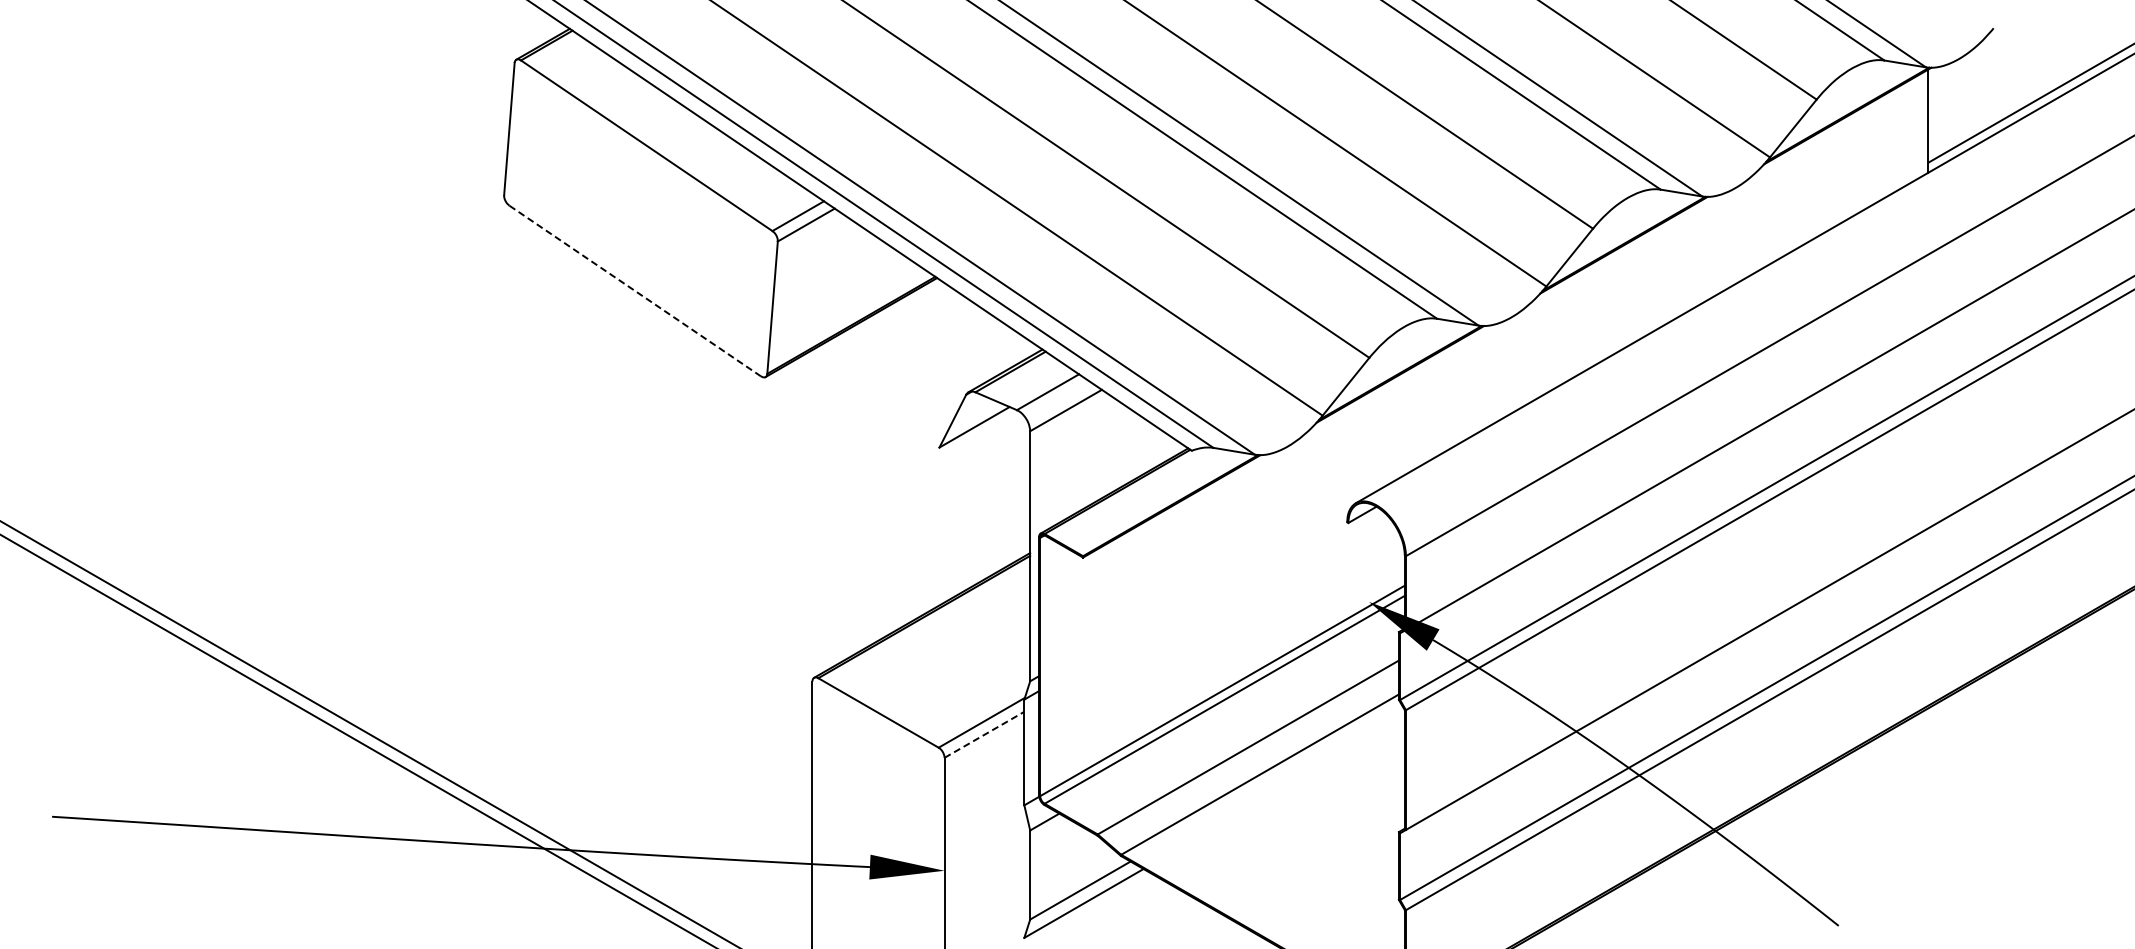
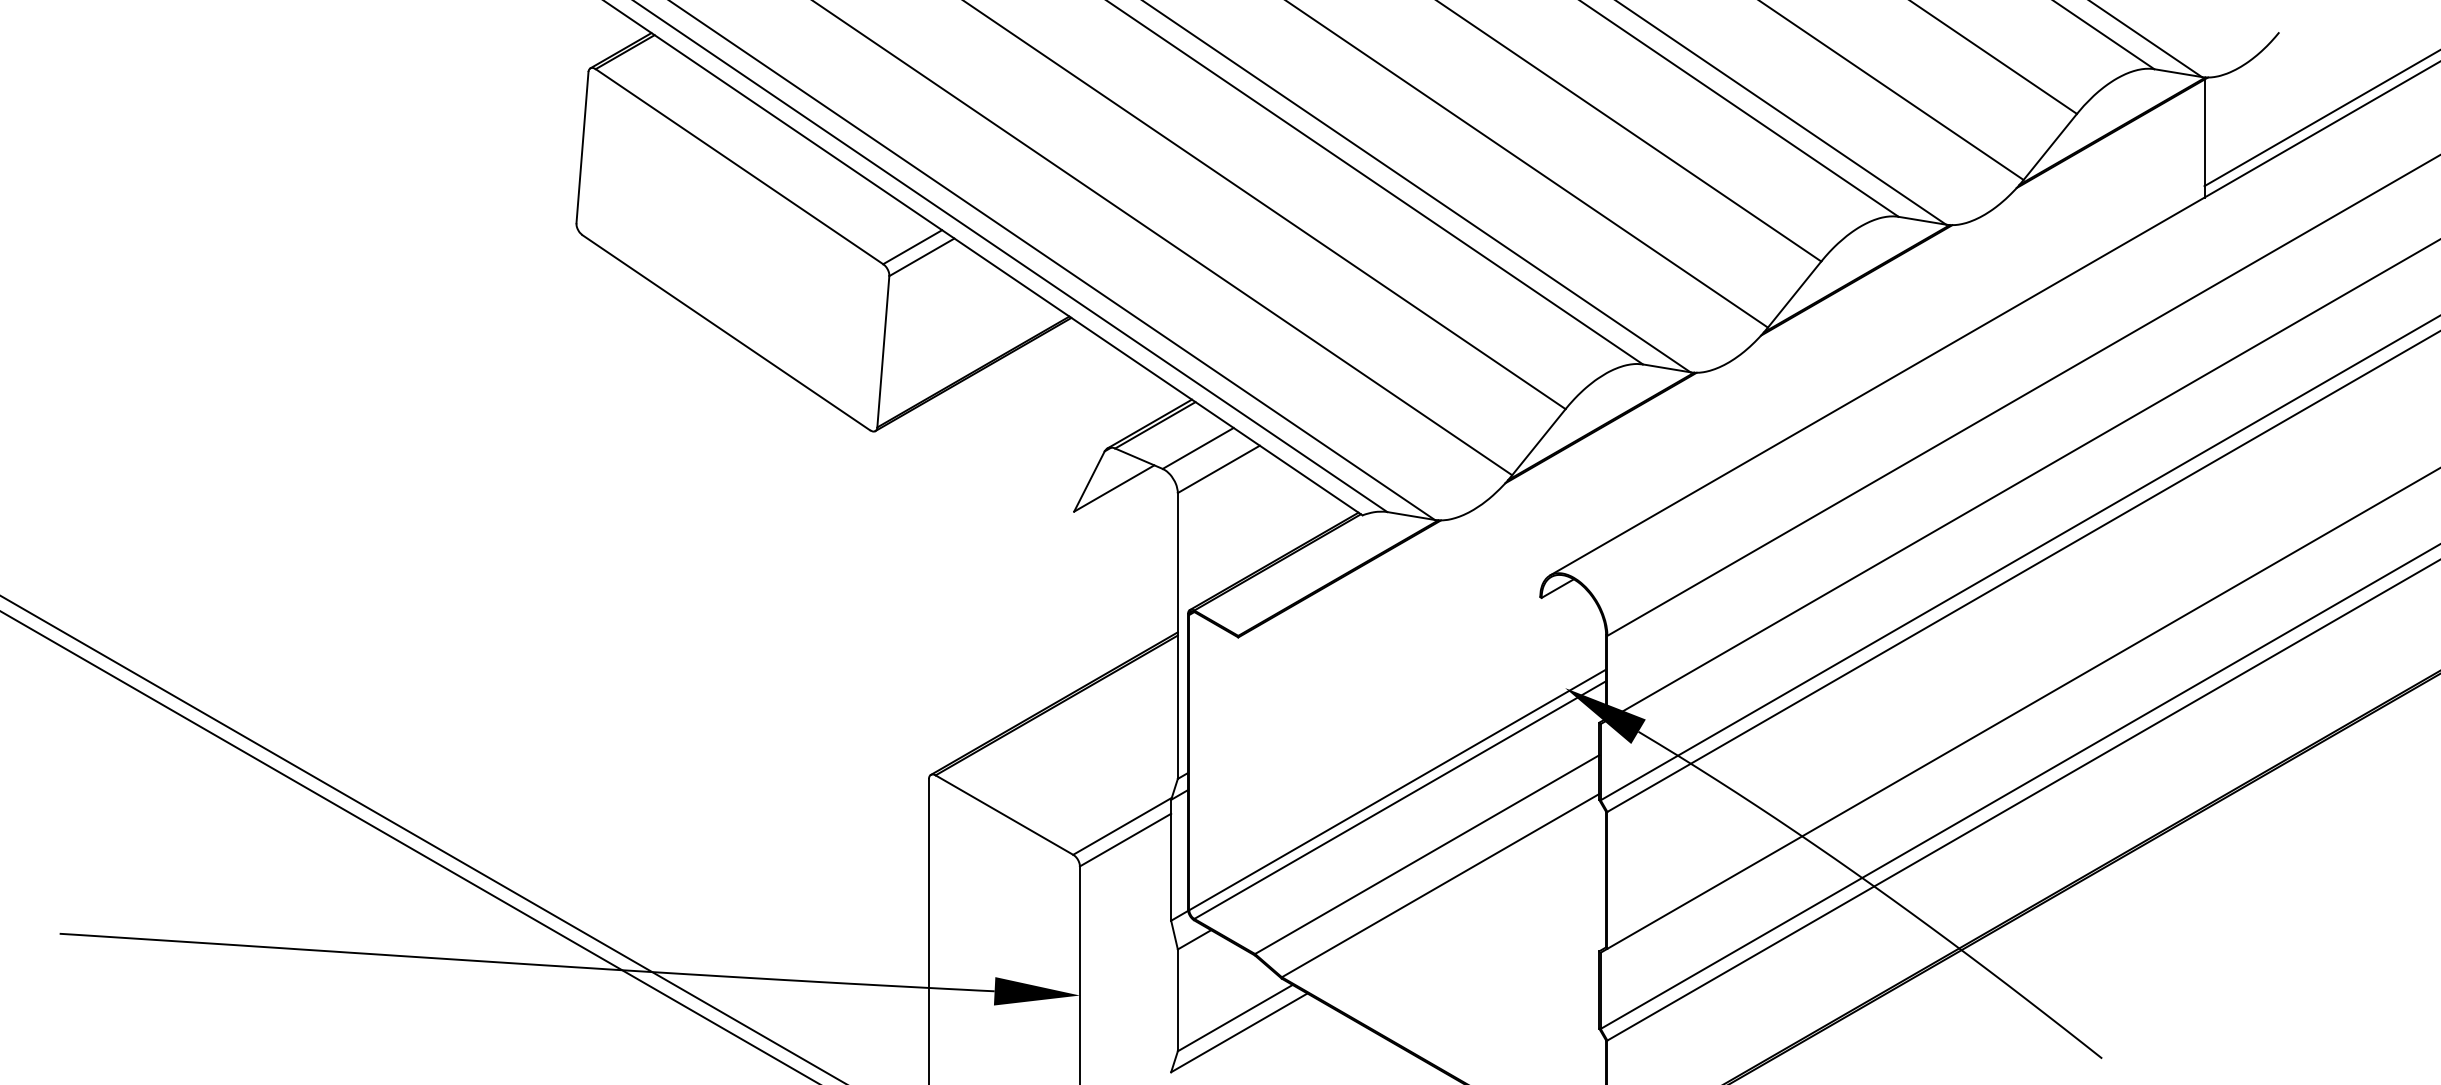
line: (635, 291) -> (726, 333), dashed -> solid
line: (984, 734) -> (1125, 839), dashed -> solid

